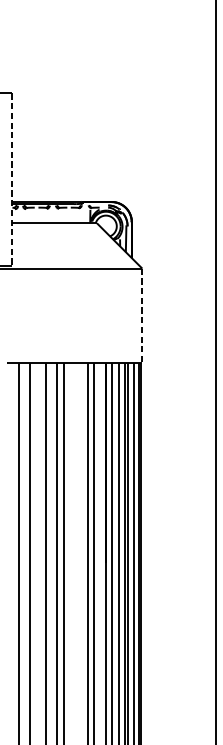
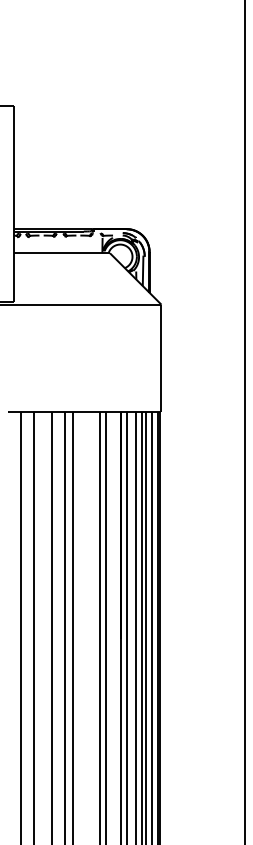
line: (12, 179) -> (14, 203), dashed -> solid
line: (142, 316) -> (161, 358), dashed -> solid

